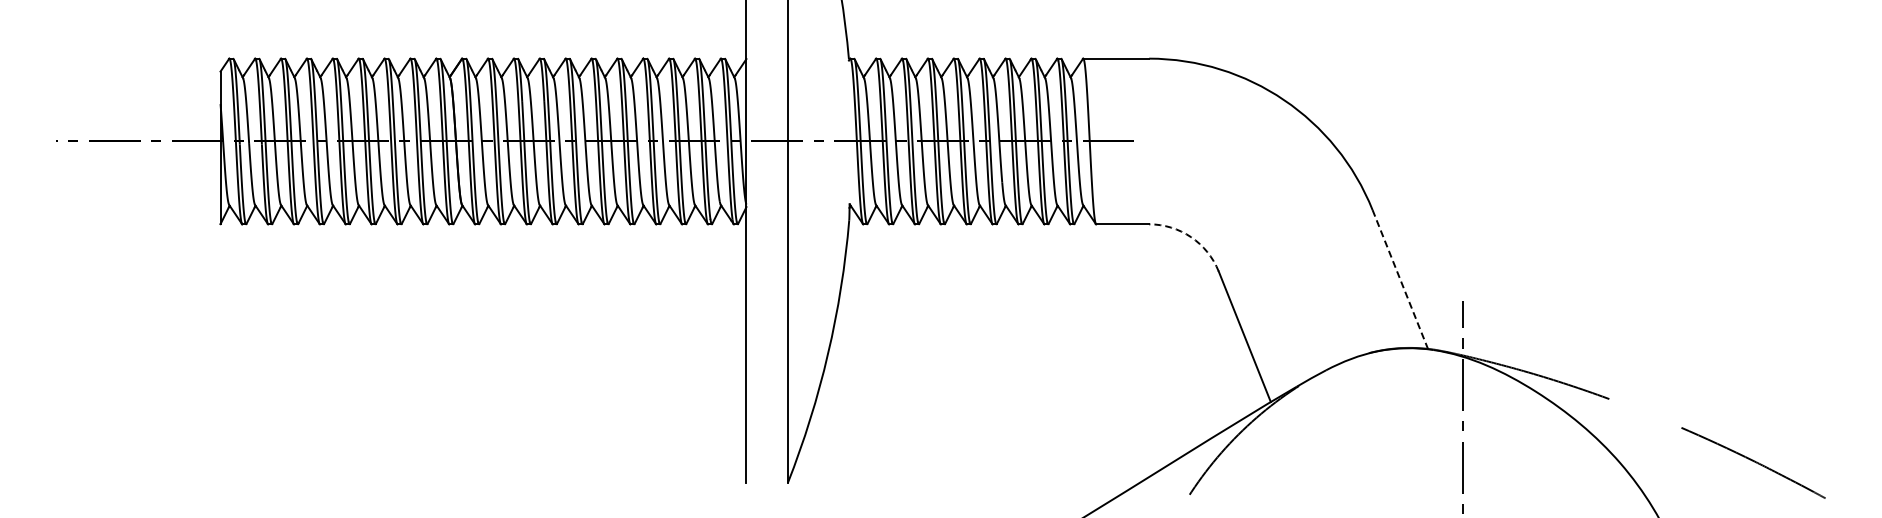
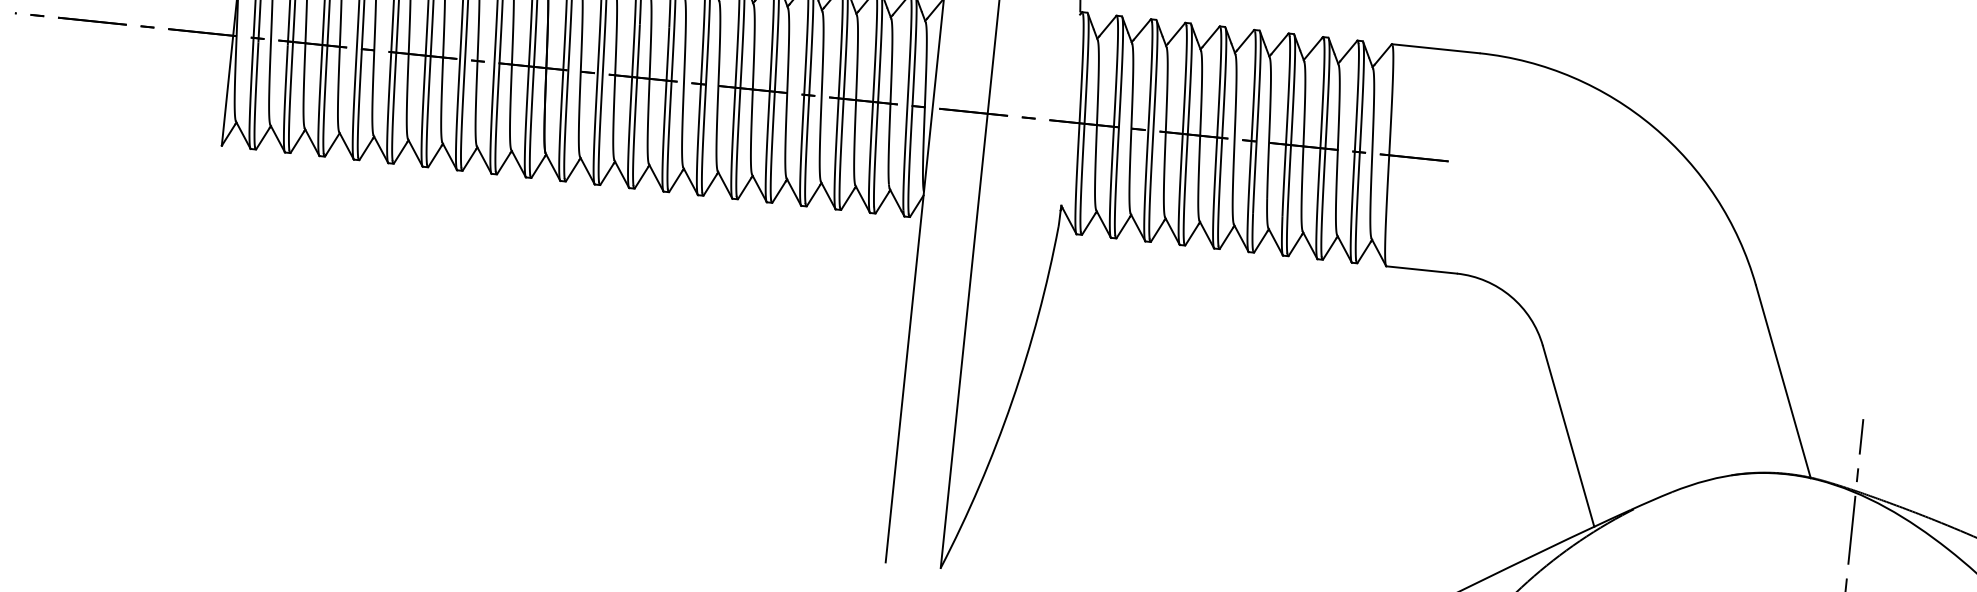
arc: (1191, 237) -> (1511, 296), dashed -> solid
line: (1400, 279) -> (1783, 381), dashed -> solid

